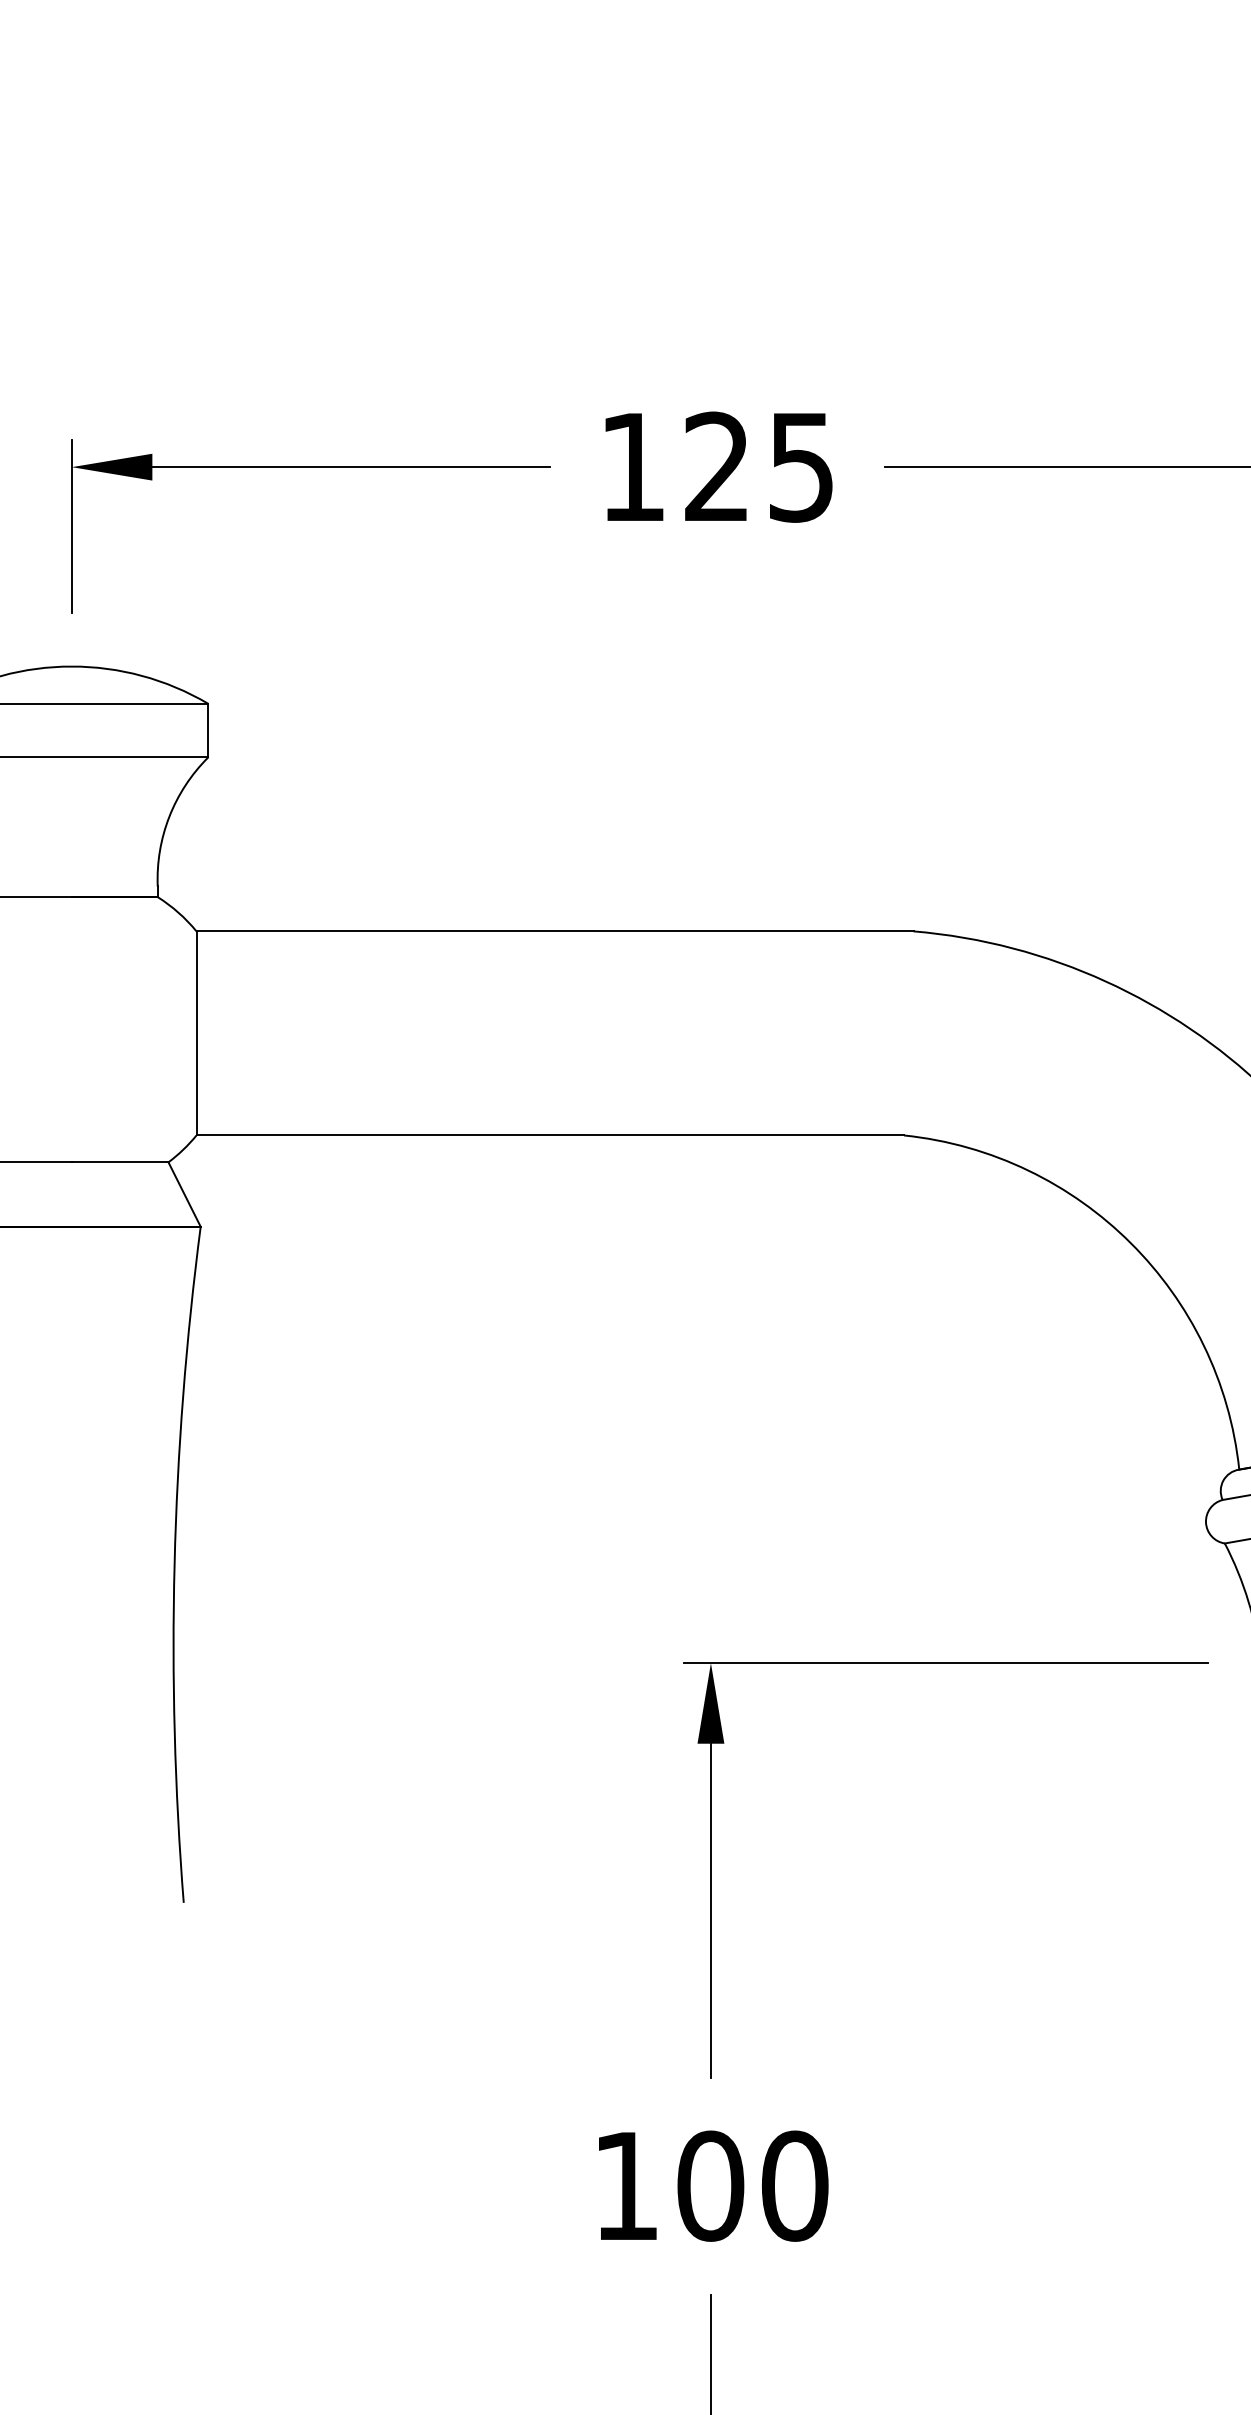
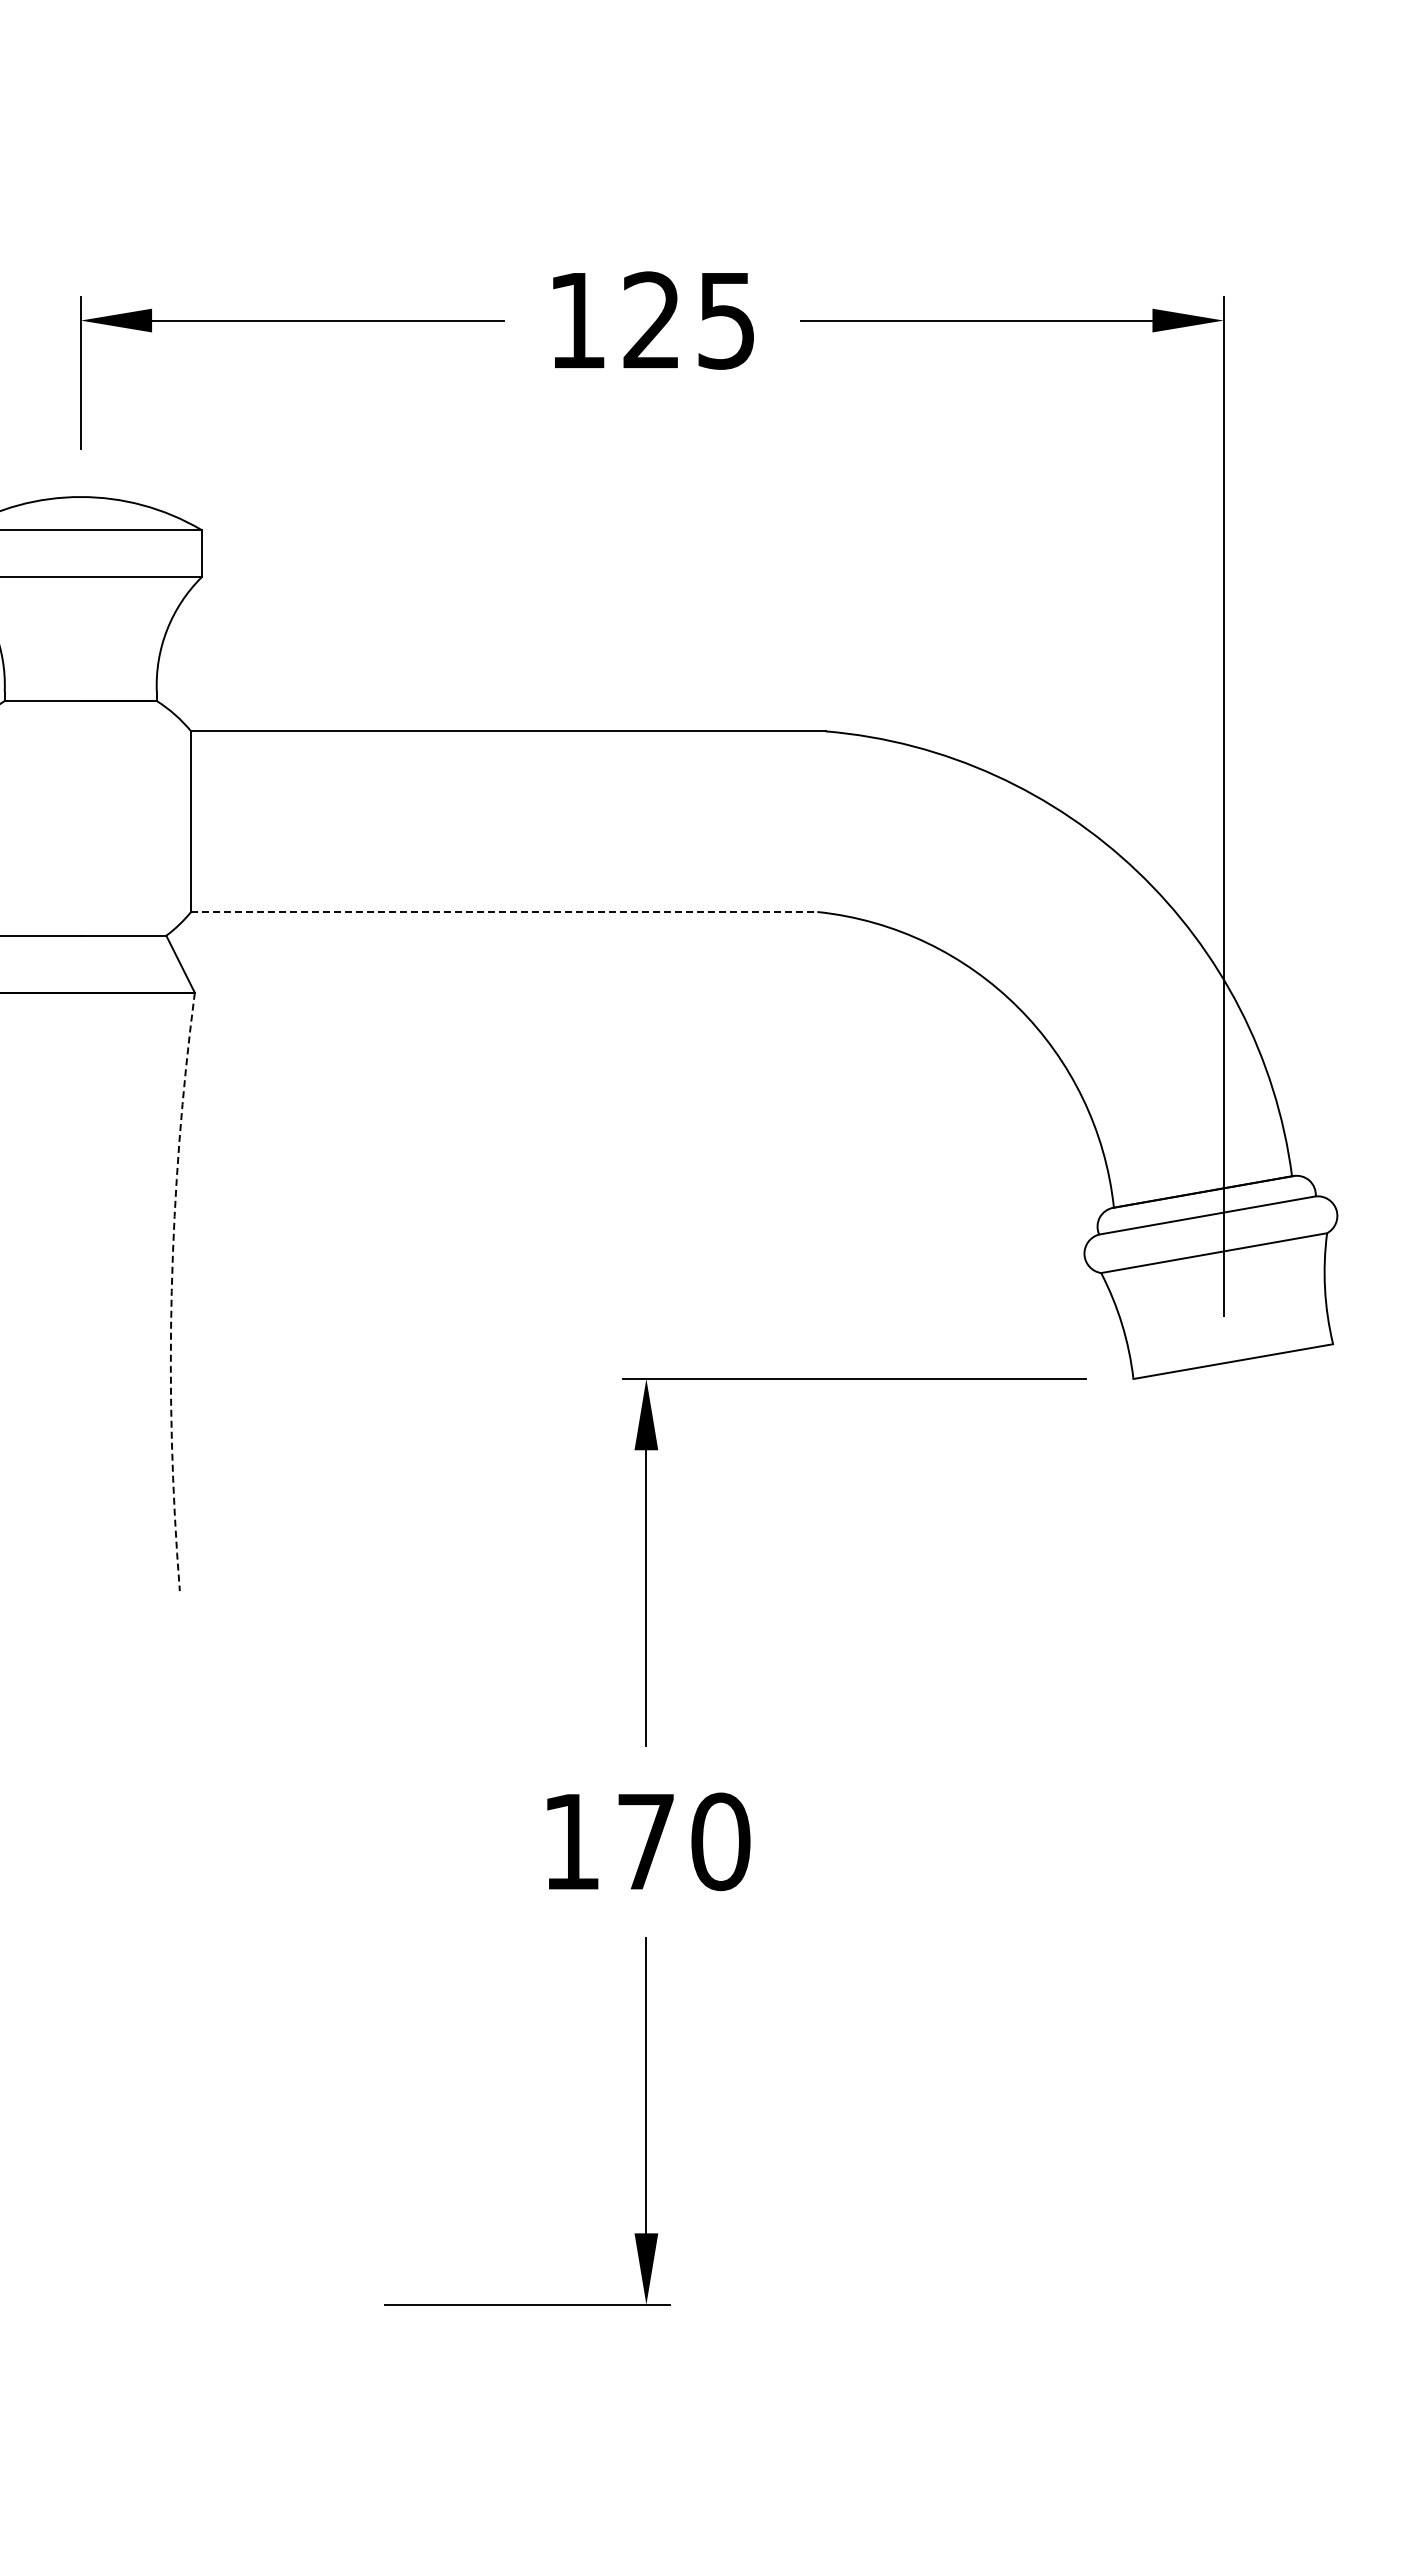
line: (550, 1134) -> (504, 911), solid -> dashed
arc: (174, 1564) -> (171, 1291), solid -> dashed
text: (709, 2185) -> (645, 1841), 100 -> 170

